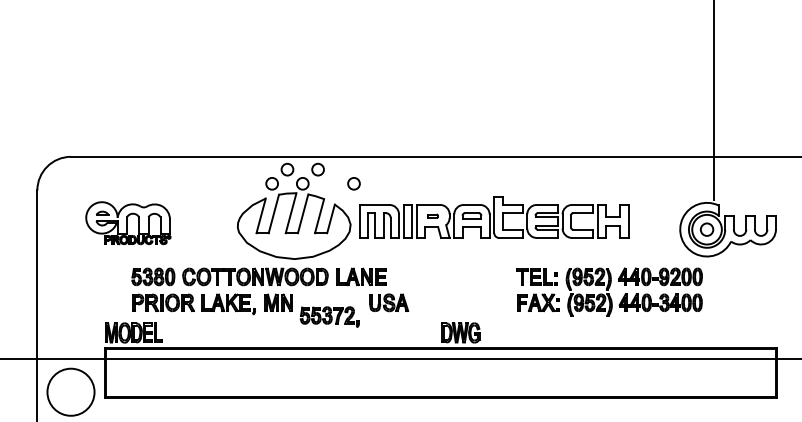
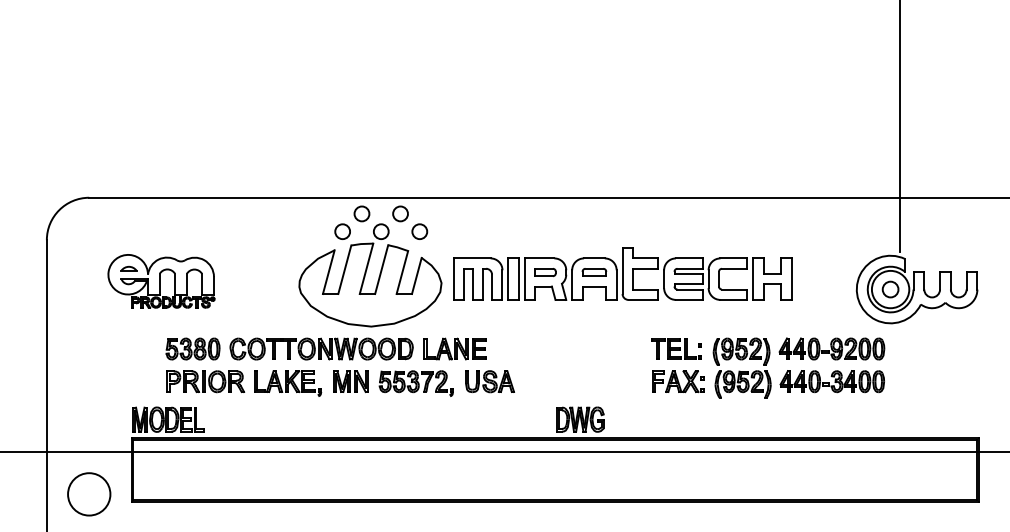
circle: (353, 183) -> (419, 231), moved
part: (433, 216) -> (545, 272), size x1.67
part: (329, 316) -> (415, 383), moved
circle: (71, 392) -> (89, 494), size x0.71

